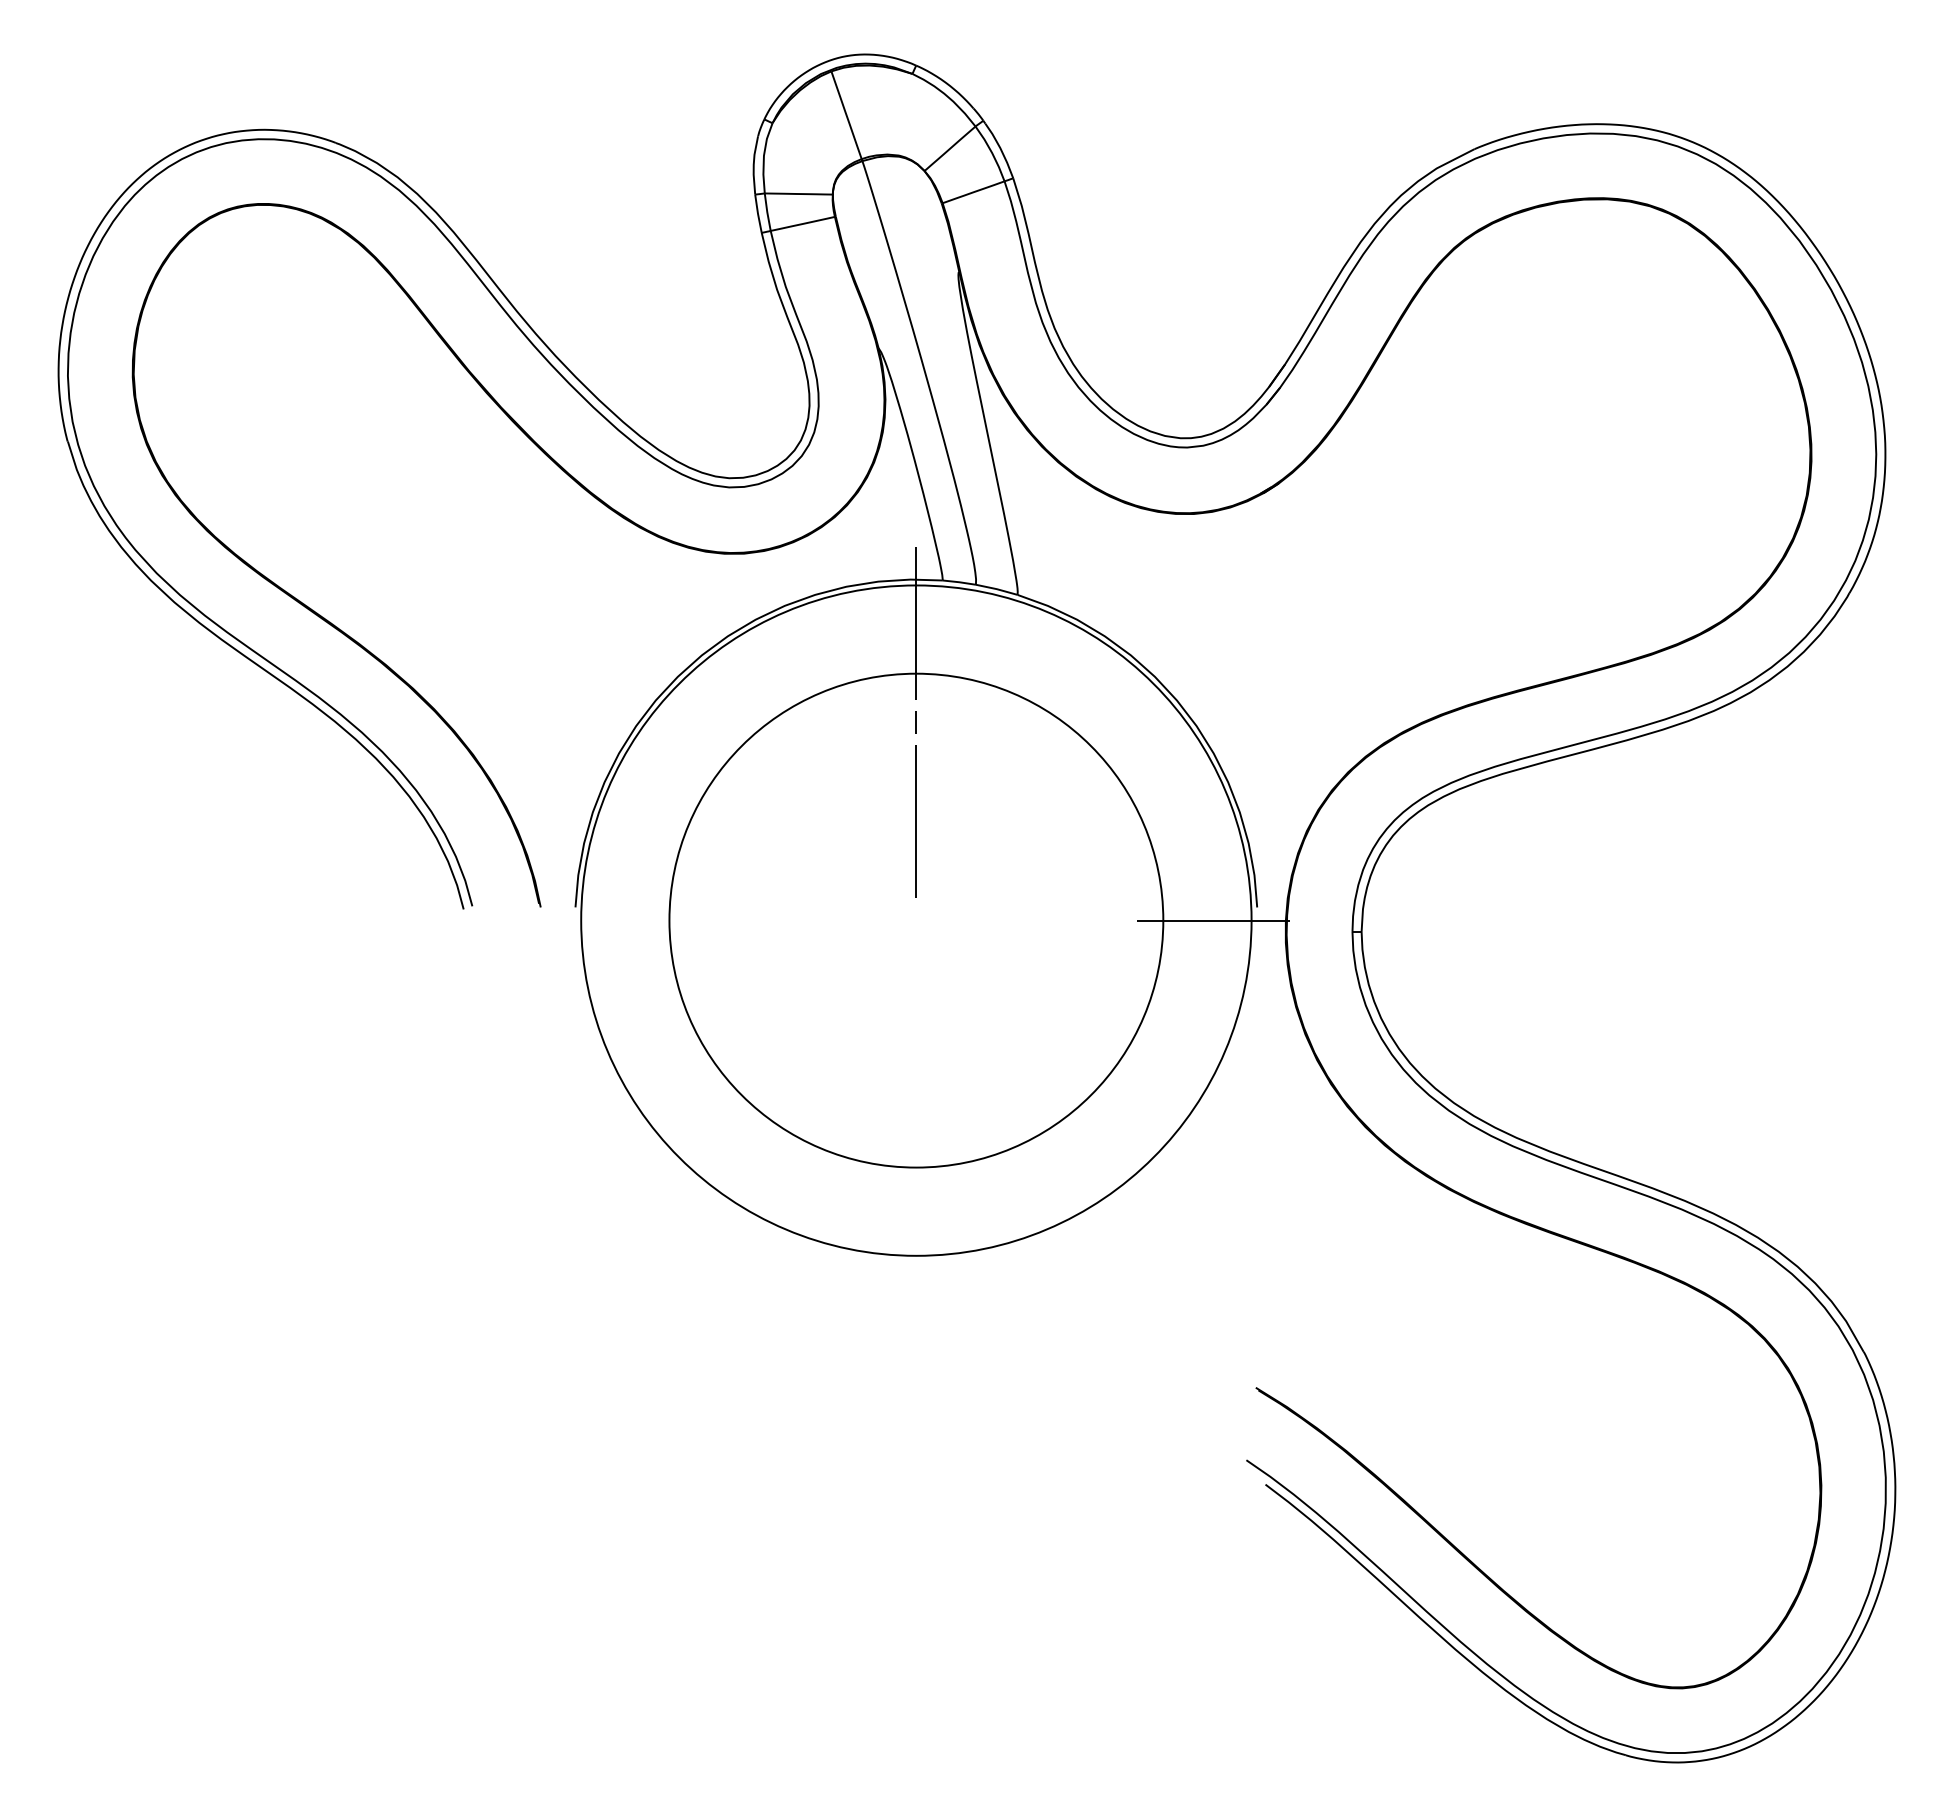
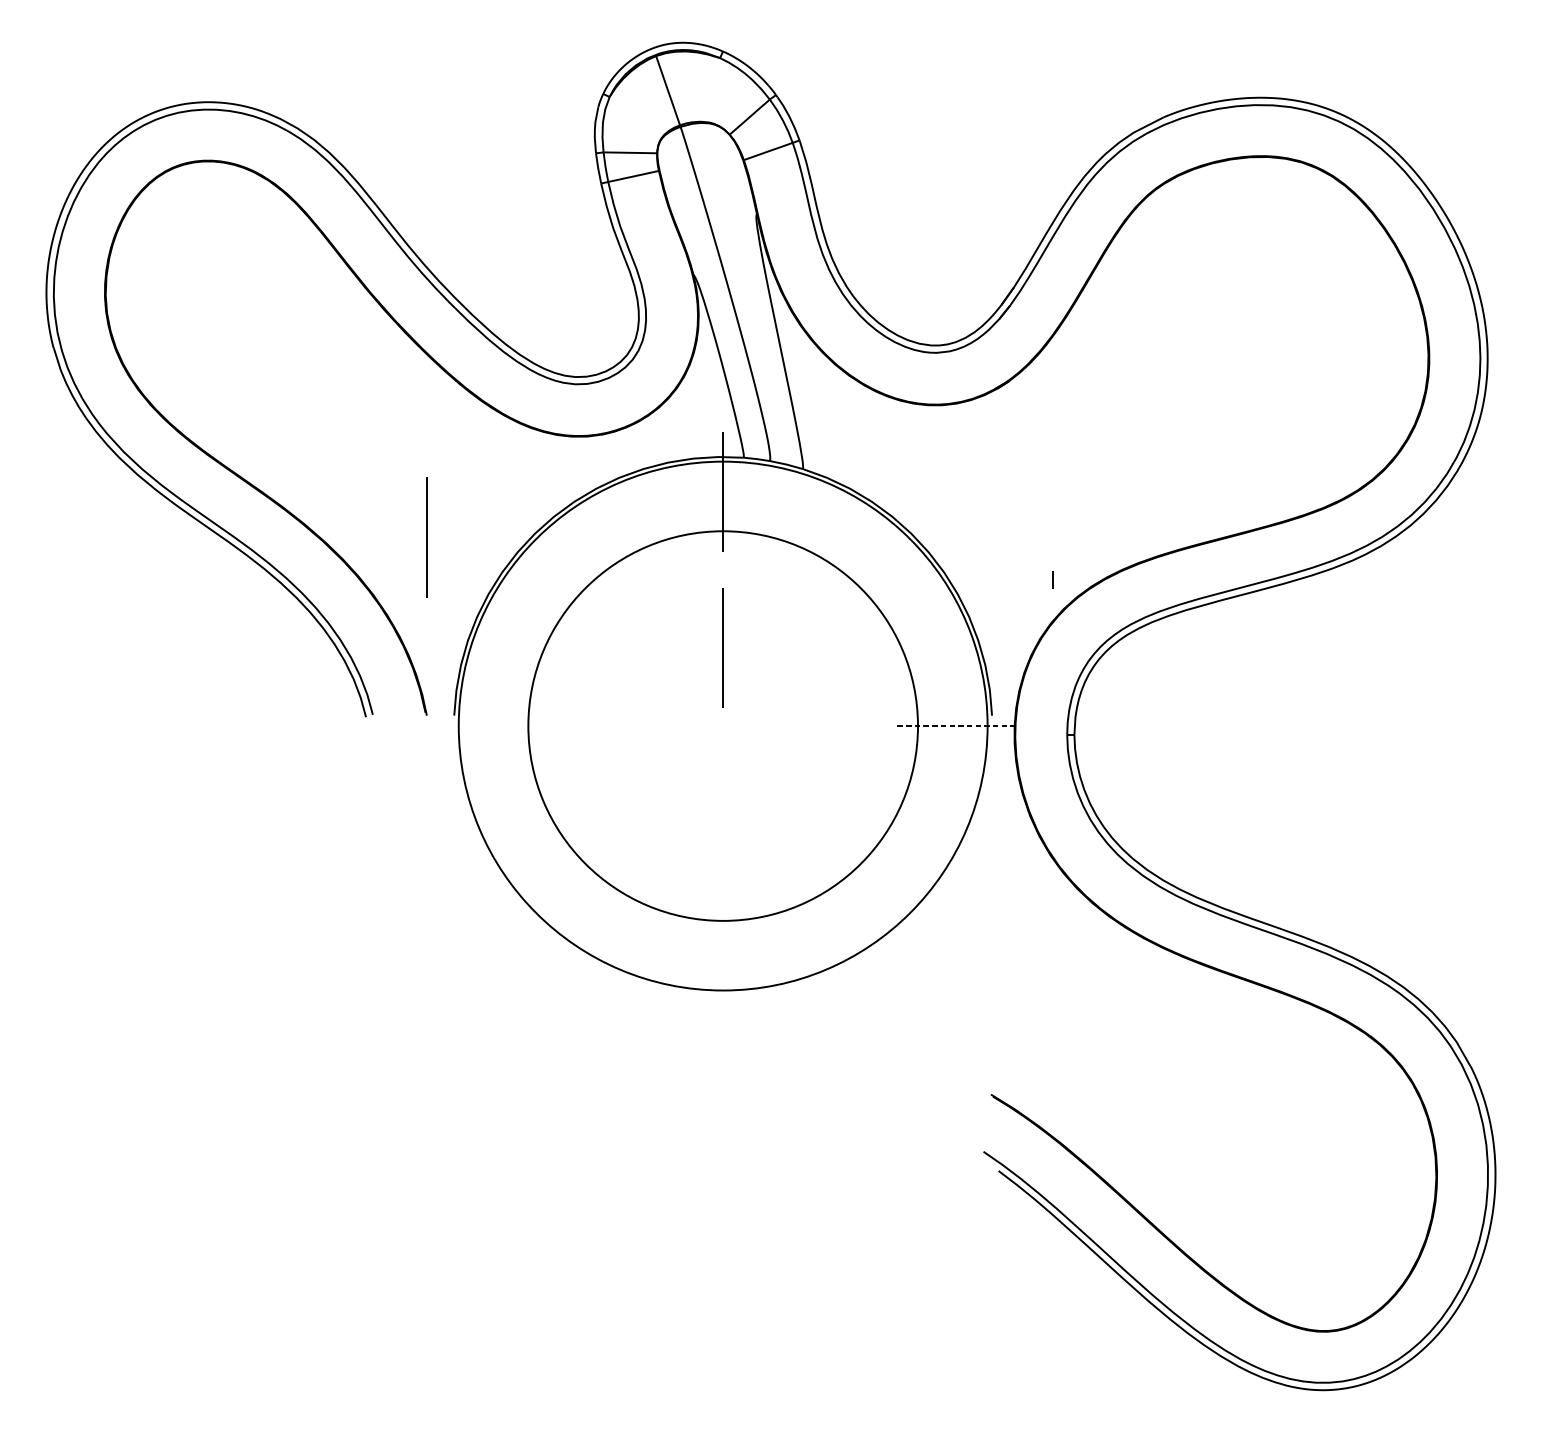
line: (540, 681) -> (426, 537), added
line: (915, 722) -> (1052, 580), moved
line: (1213, 920) -> (957, 725), solid -> dashed

